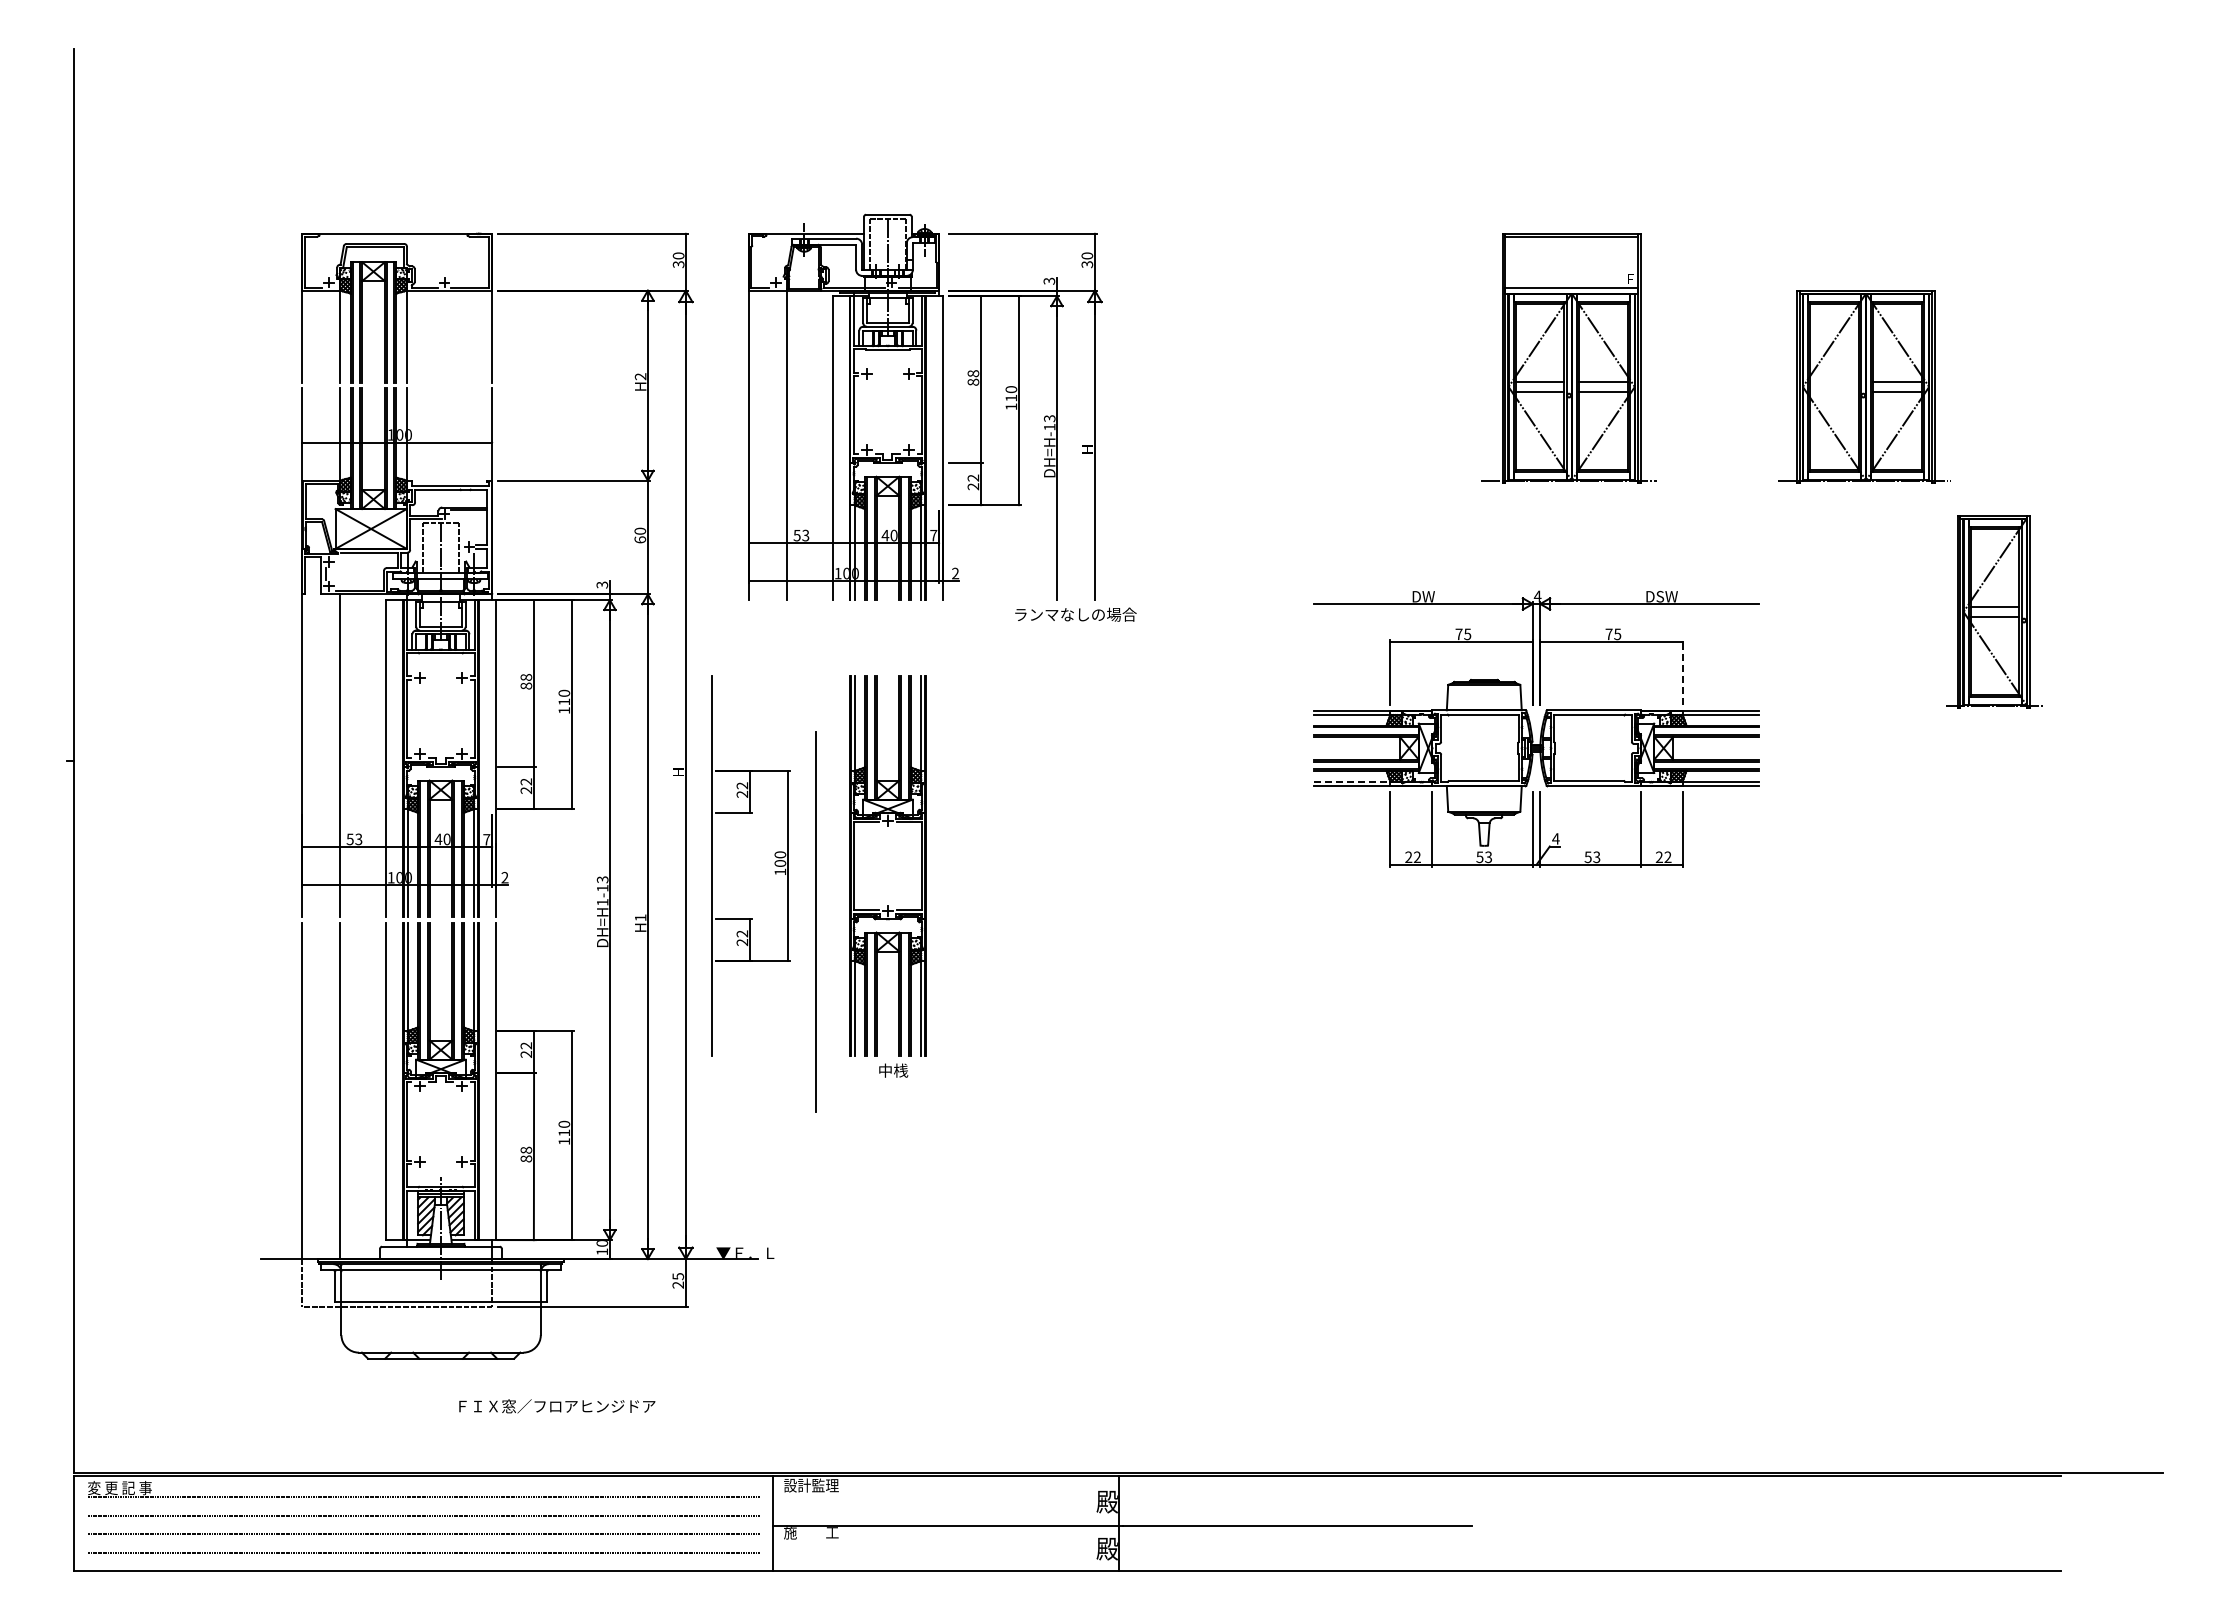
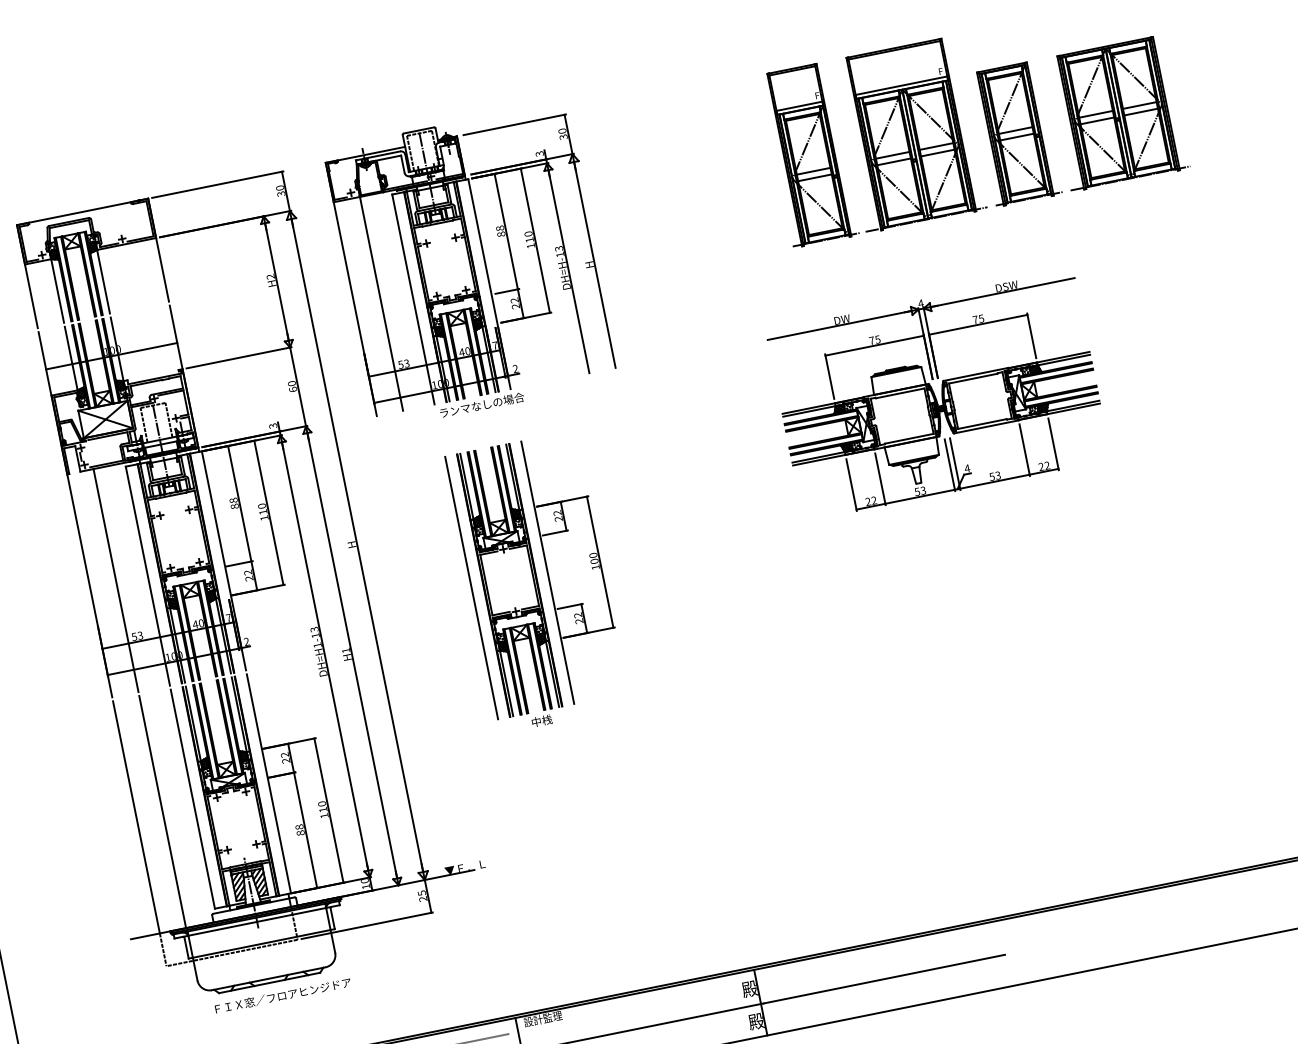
part: (1423, 358) -> (808, 155), added
line: (1834, 382) -> (1096, 114), added
line: (1834, 391) -> (1097, 120), added
part: (1994, 611) -> (1015, 133), moved
text: (1075, 614) -> (481, 405), moved
line: (1682, 671) -> (1031, 335), dashed -> solid
line: (1352, 781) -> (818, 457), dashed -> solid
part: (774, 864) -> (590, 562), moved
line: (815, 921) -> (471, 587), moved
text: (557, 1406) -> (283, 995), moved

